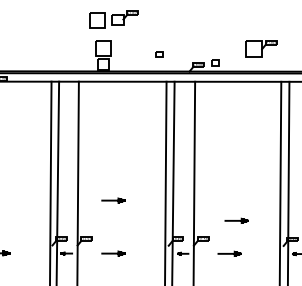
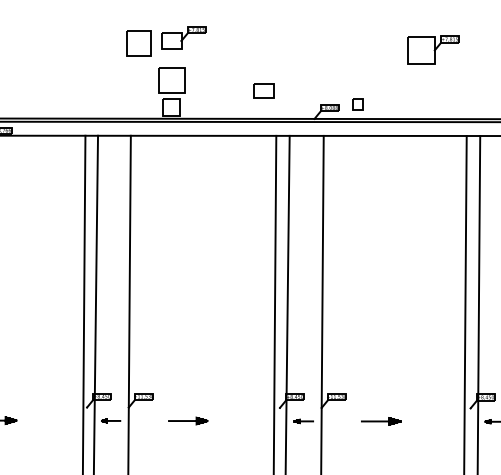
part: (113, 19) -> (165, 40), moved
part: (261, 48) -> (433, 49), moved
part: (158, 54) -> (262, 90), size x1.67
part: (113, 200) -> (188, 332), removed
part: (236, 220) -> (392, 366), removed

